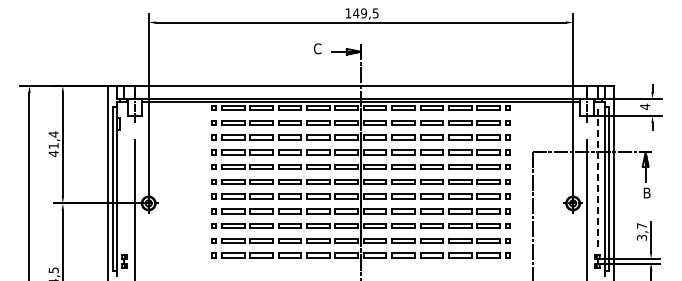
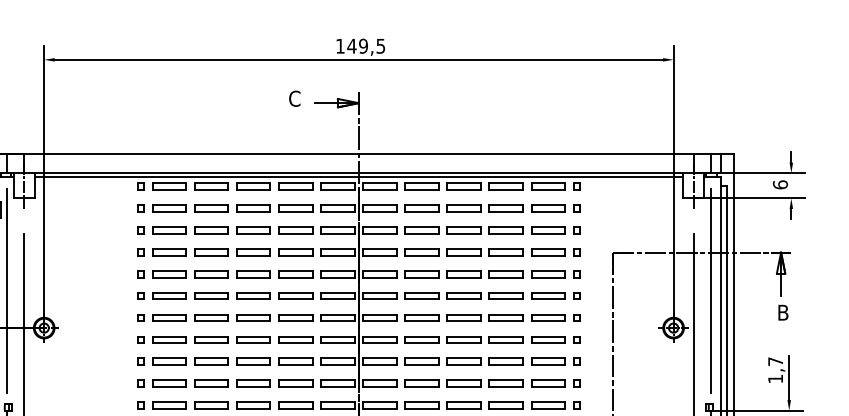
text: (645, 107) -> (780, 185), 4 -> 6
line: (123, 178) -> (6, 291), added
line: (598, 178) -> (711, 291), dashed -> solid
text: (641, 237) -> (774, 378), 3,7 -> 1,7

